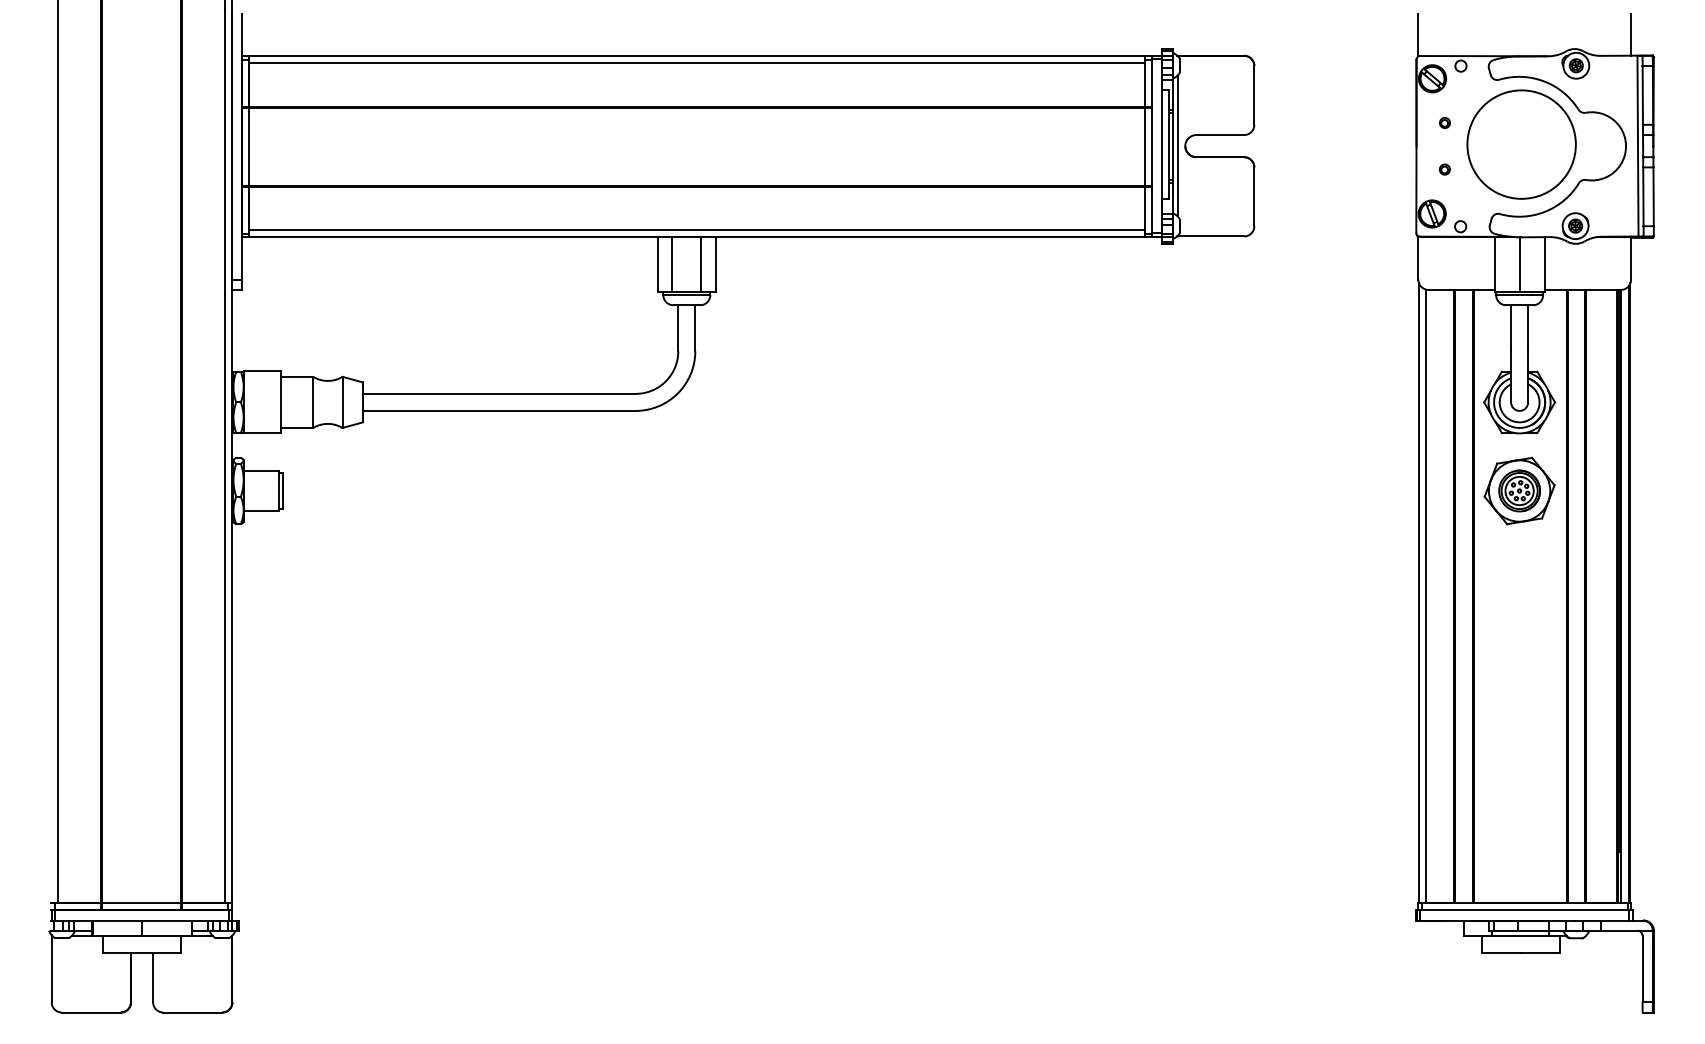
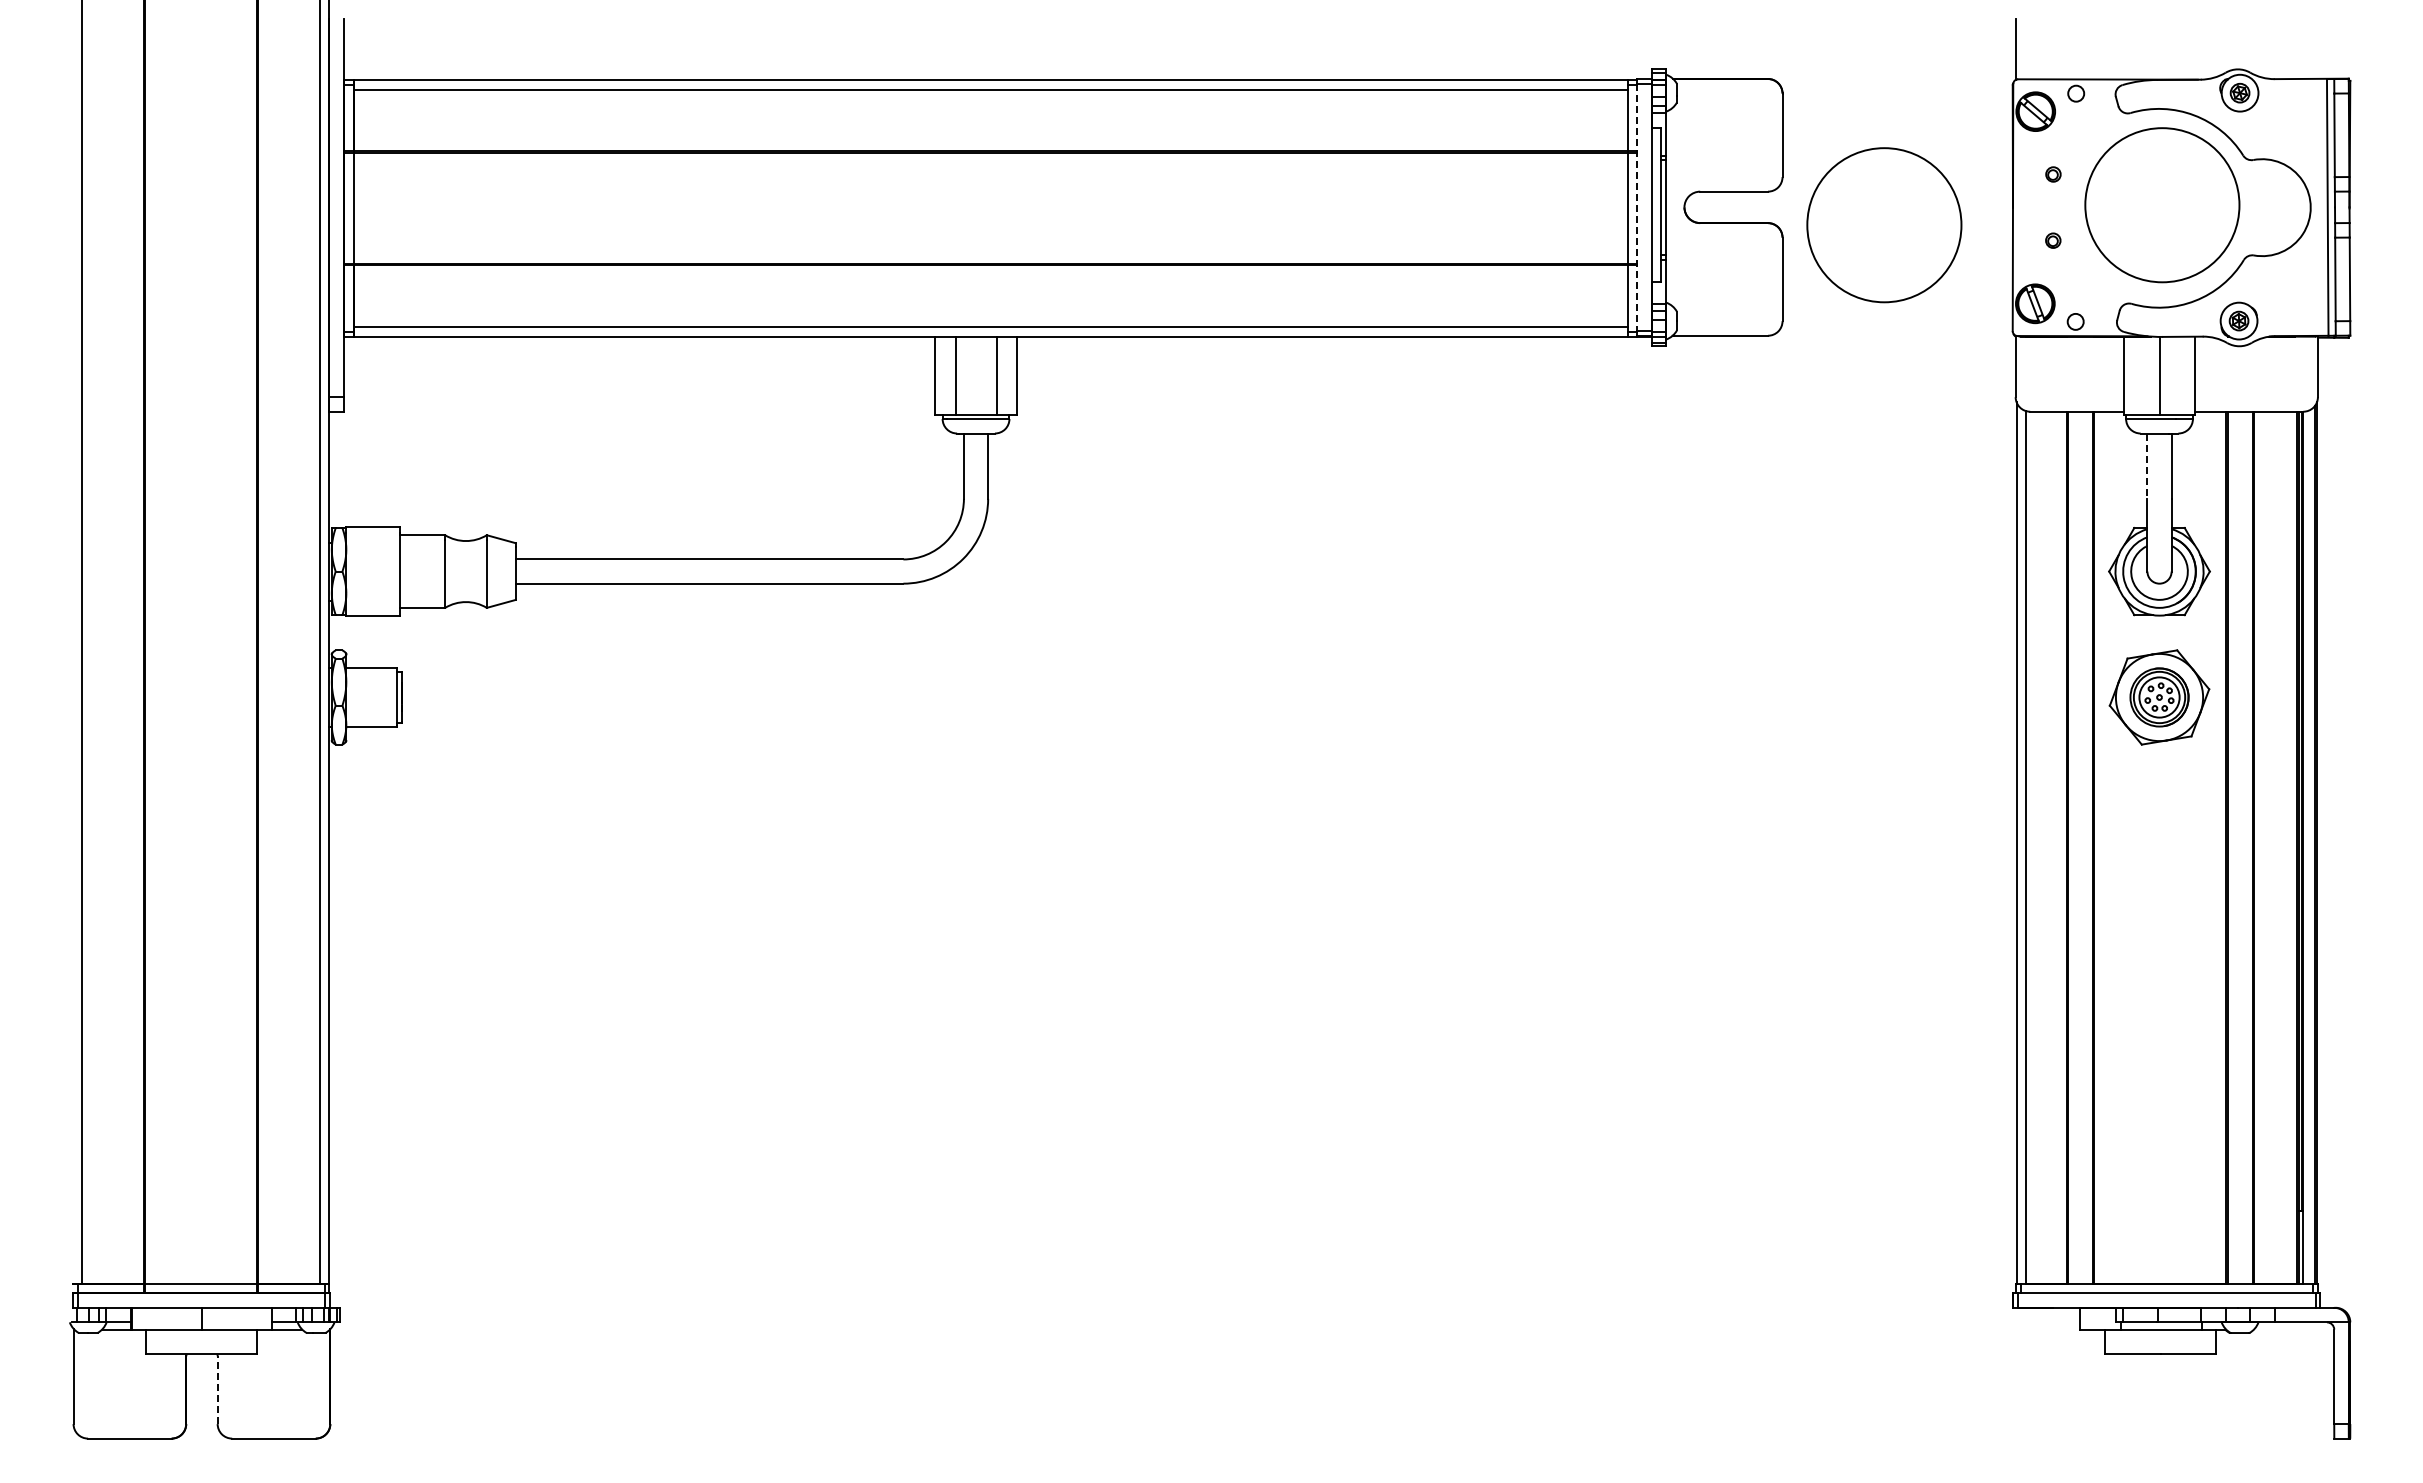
line: (1630, 34) -> (2317, 48), removed
line: (1152, 146) -> (1637, 207), solid -> dashed
line: (1177, 146) -> (1673, 207), removed
circle: (1326, 158) -> (1884, 225), added
line: (1511, 328) -> (2147, 466), solid -> dashed
line: (153, 978) -> (217, 1390), solid -> dashed

